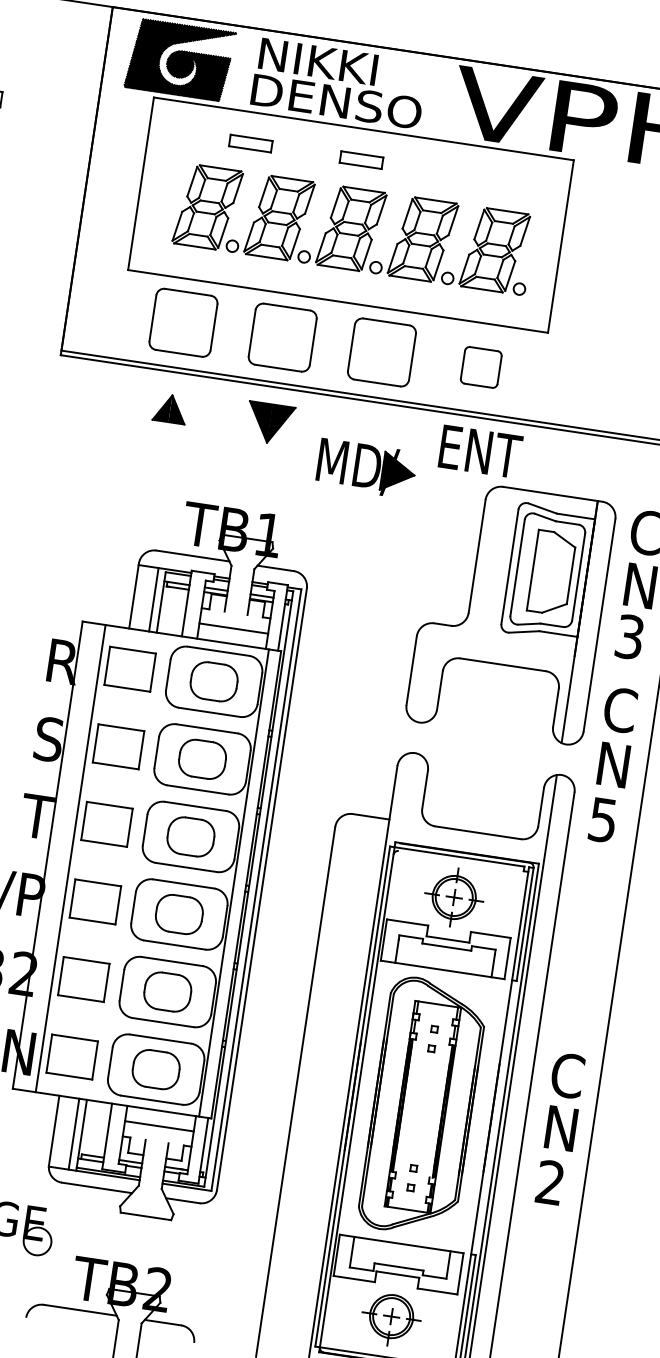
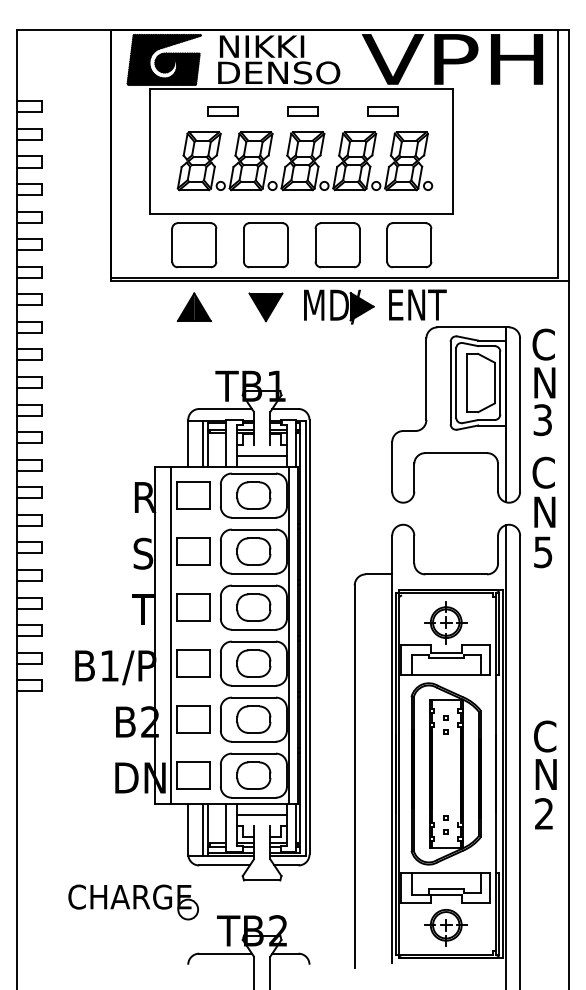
part: (471, 176) -> (382, 111), added
part: (481, 367) -> (409, 245), size x1.67
part: (169, 408) -> (193, 307), size x1.43
part: (367, 468) -> (339, 306), moved

